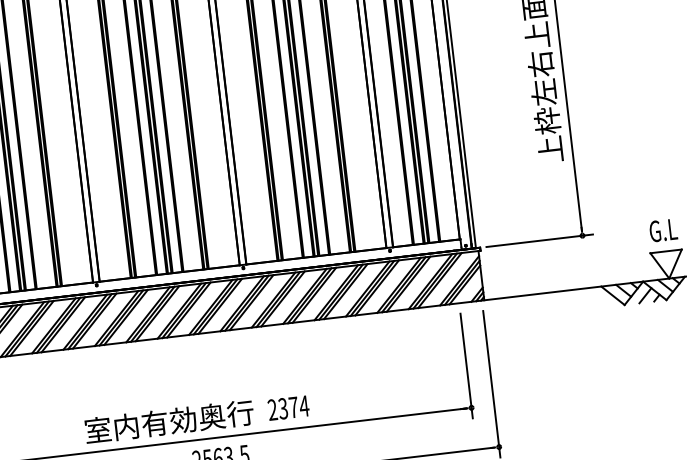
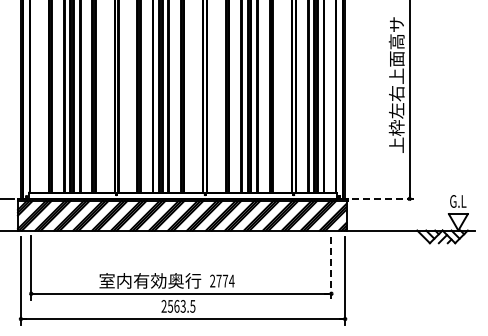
line: (540, 239) -> (384, 198), solid -> dashed
line: (466, 366) -> (331, 268), solid -> dashed
text: (282, 407) -> (218, 280), 2374 -> 2774

